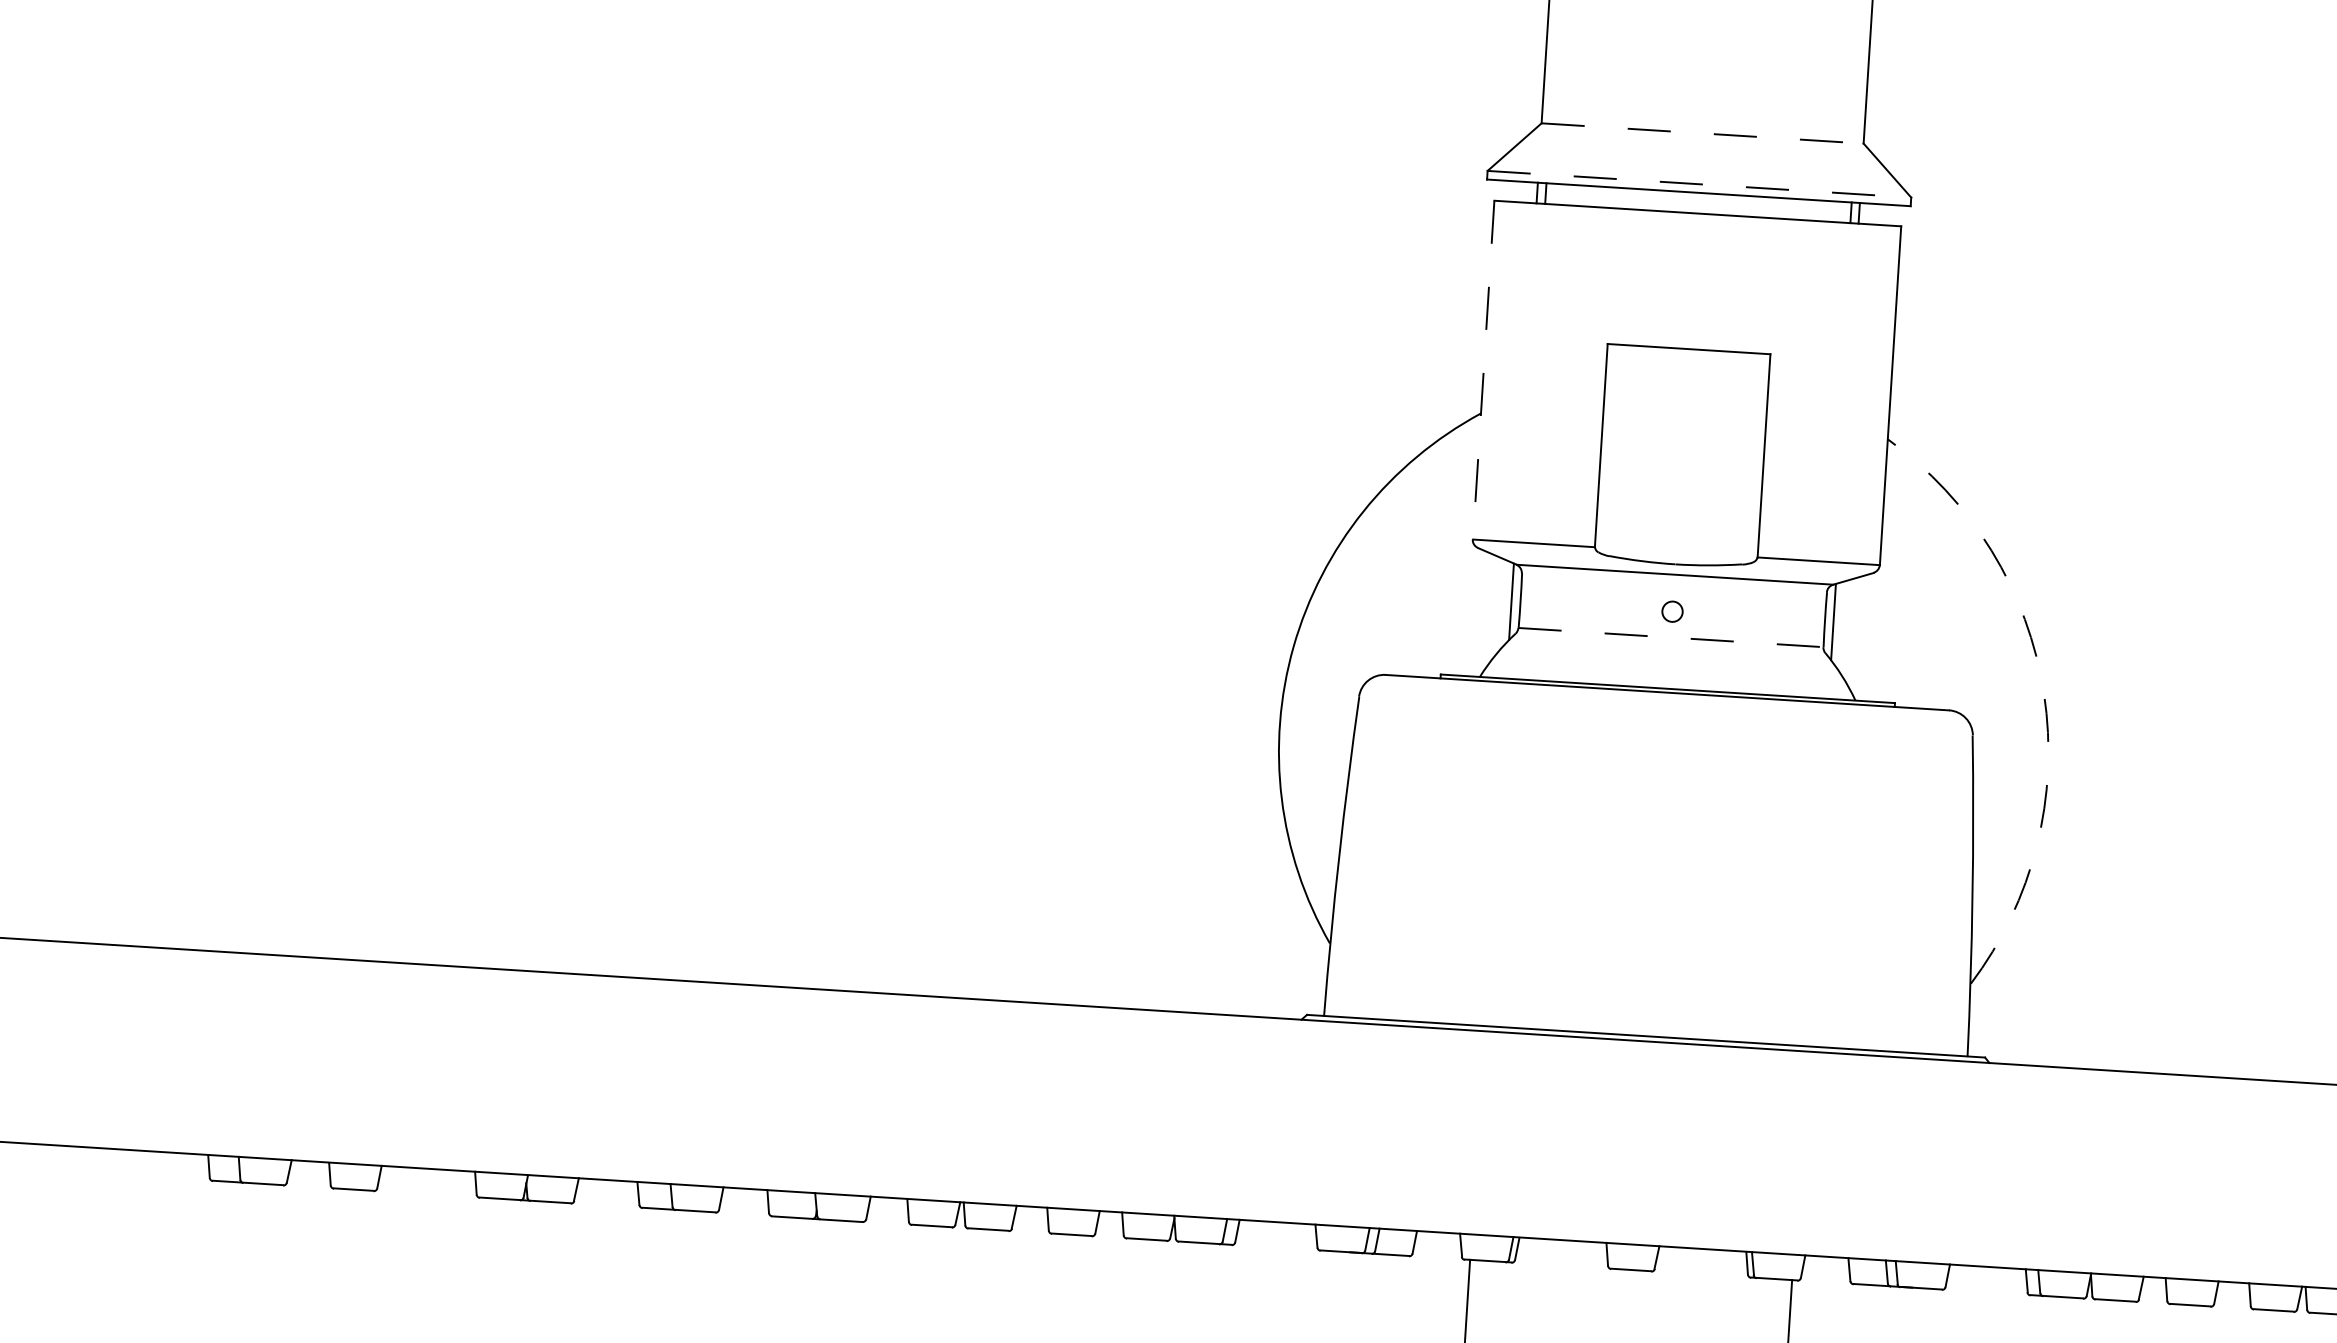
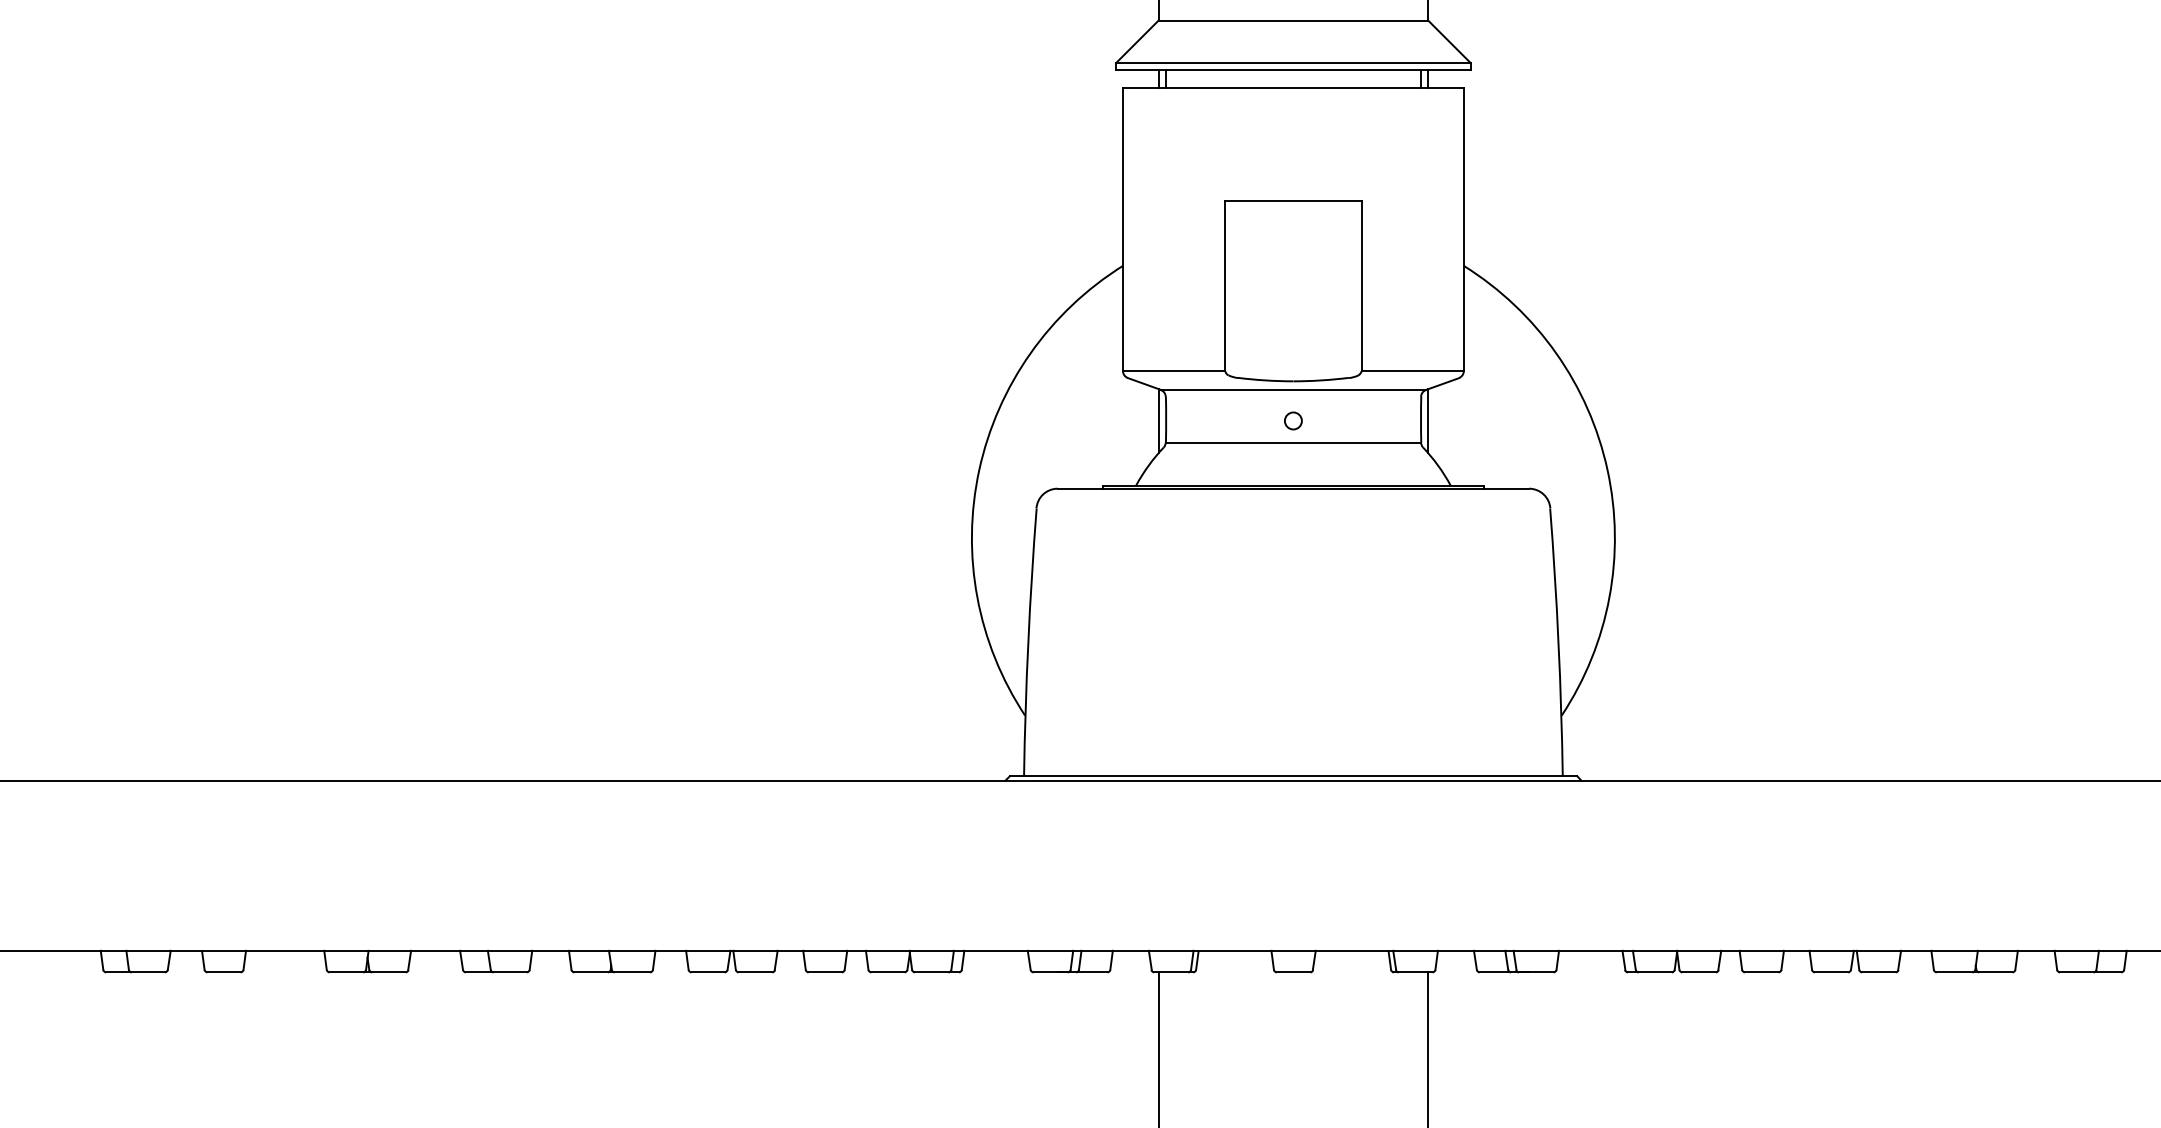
line: (1702, 133) -> (1293, 20), dashed -> solid
line: (1699, 184) -> (1293, 63), dashed -> solid
line: (1483, 370) -> (1123, 229), dashed -> solid
line: (1671, 637) -> (1293, 442), dashed -> solid
arc: (2043, 694) -> (1607, 470), dashed -> solid

